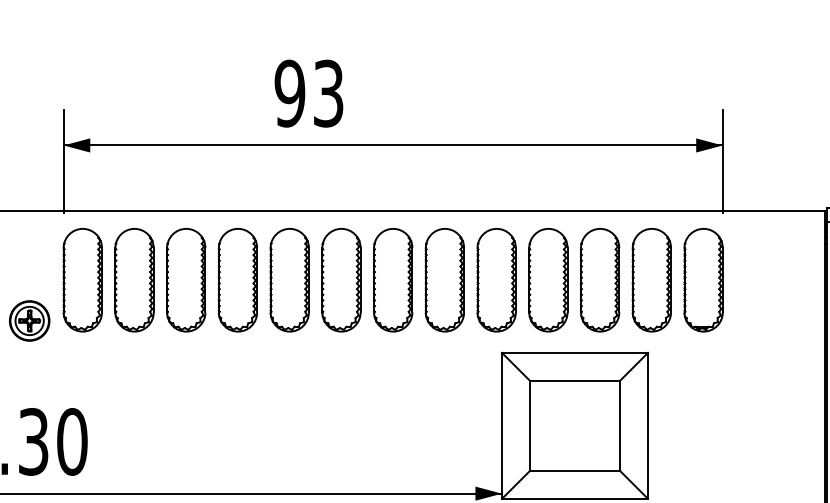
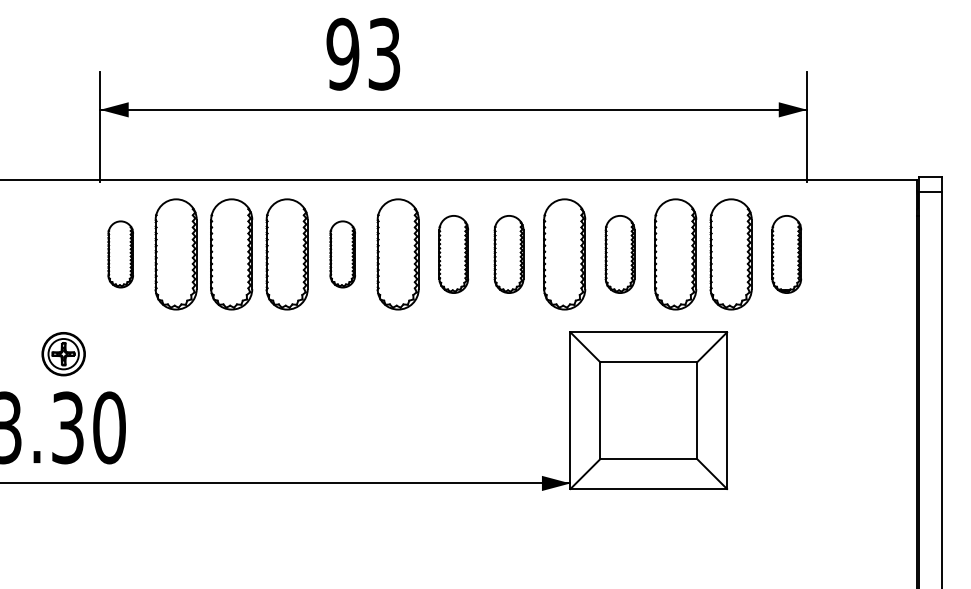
part: (82, 280) -> (120, 254), size x0.6
part: (289, 280) -> (342, 254), size x0.6
part: (393, 280) -> (453, 254), size x0.7
part: (444, 280) -> (508, 254), size x0.7
part: (547, 280) -> (619, 254), size x0.7
part: (703, 280) -> (786, 254), size x0.7
part: (29, 321) -> (63, 354), moved

